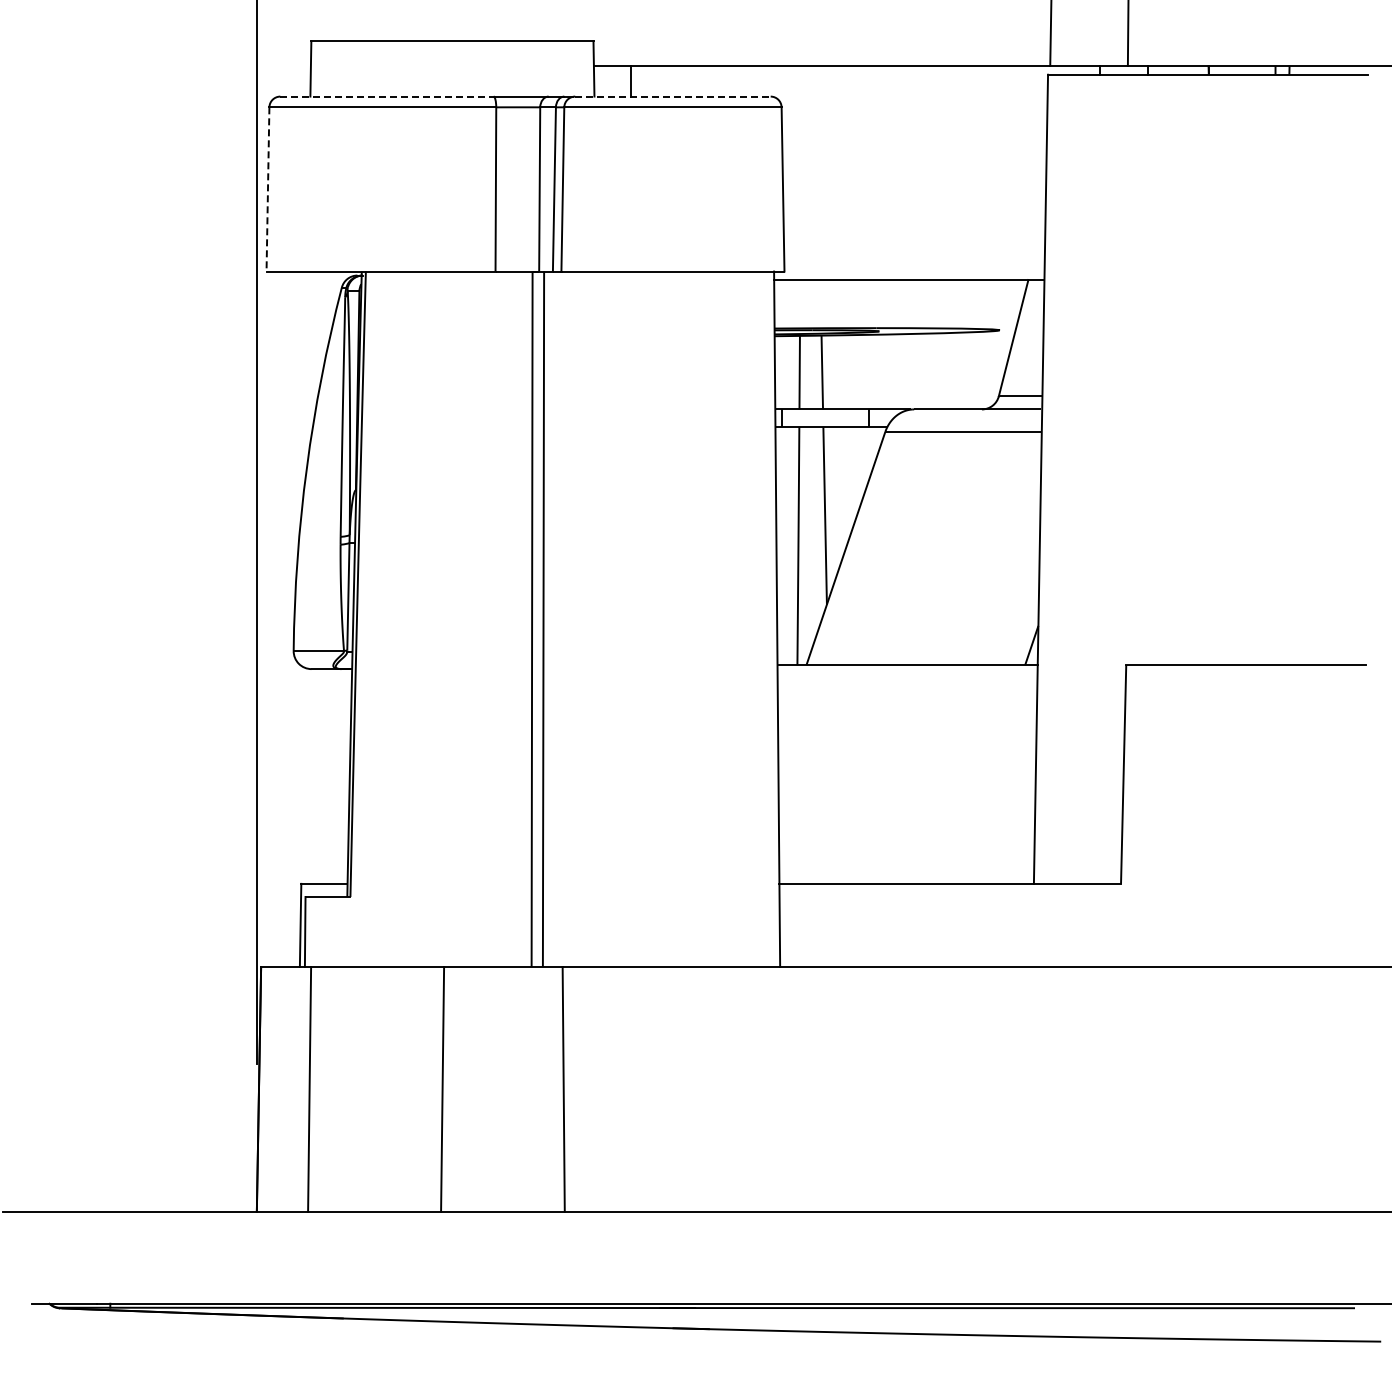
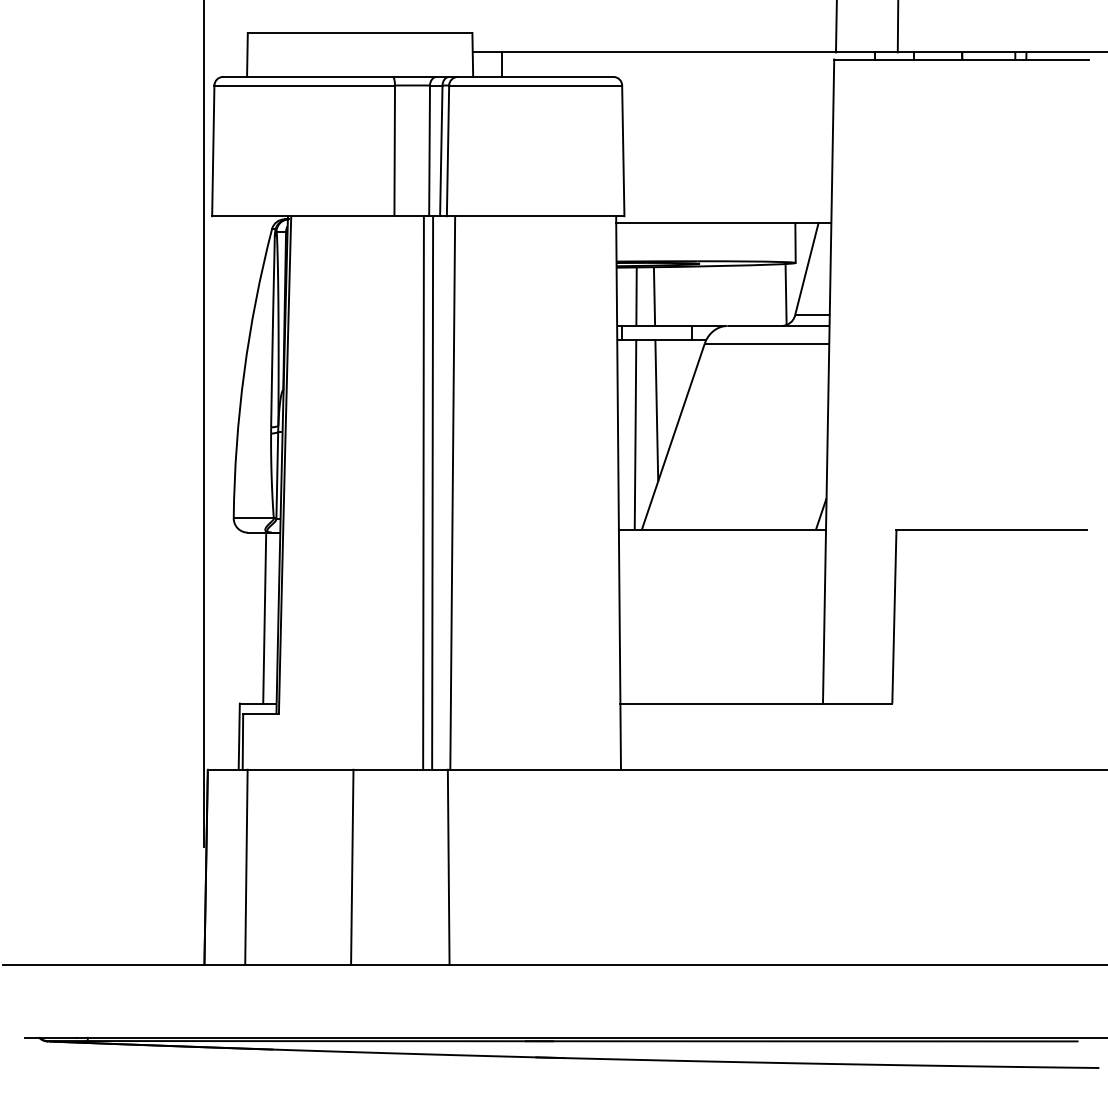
line: (386, 96) -> (307, 76), dashed -> solid
line: (672, 96) -> (535, 76), dashed -> solid
line: (267, 189) -> (212, 150), dashed -> solid
line: (999, 305) -> (795, 243), added
line: (987, 369) -> (786, 294), added
line: (568, 618) -> (452, 492), added
line: (332, 776) -> (264, 618), added

